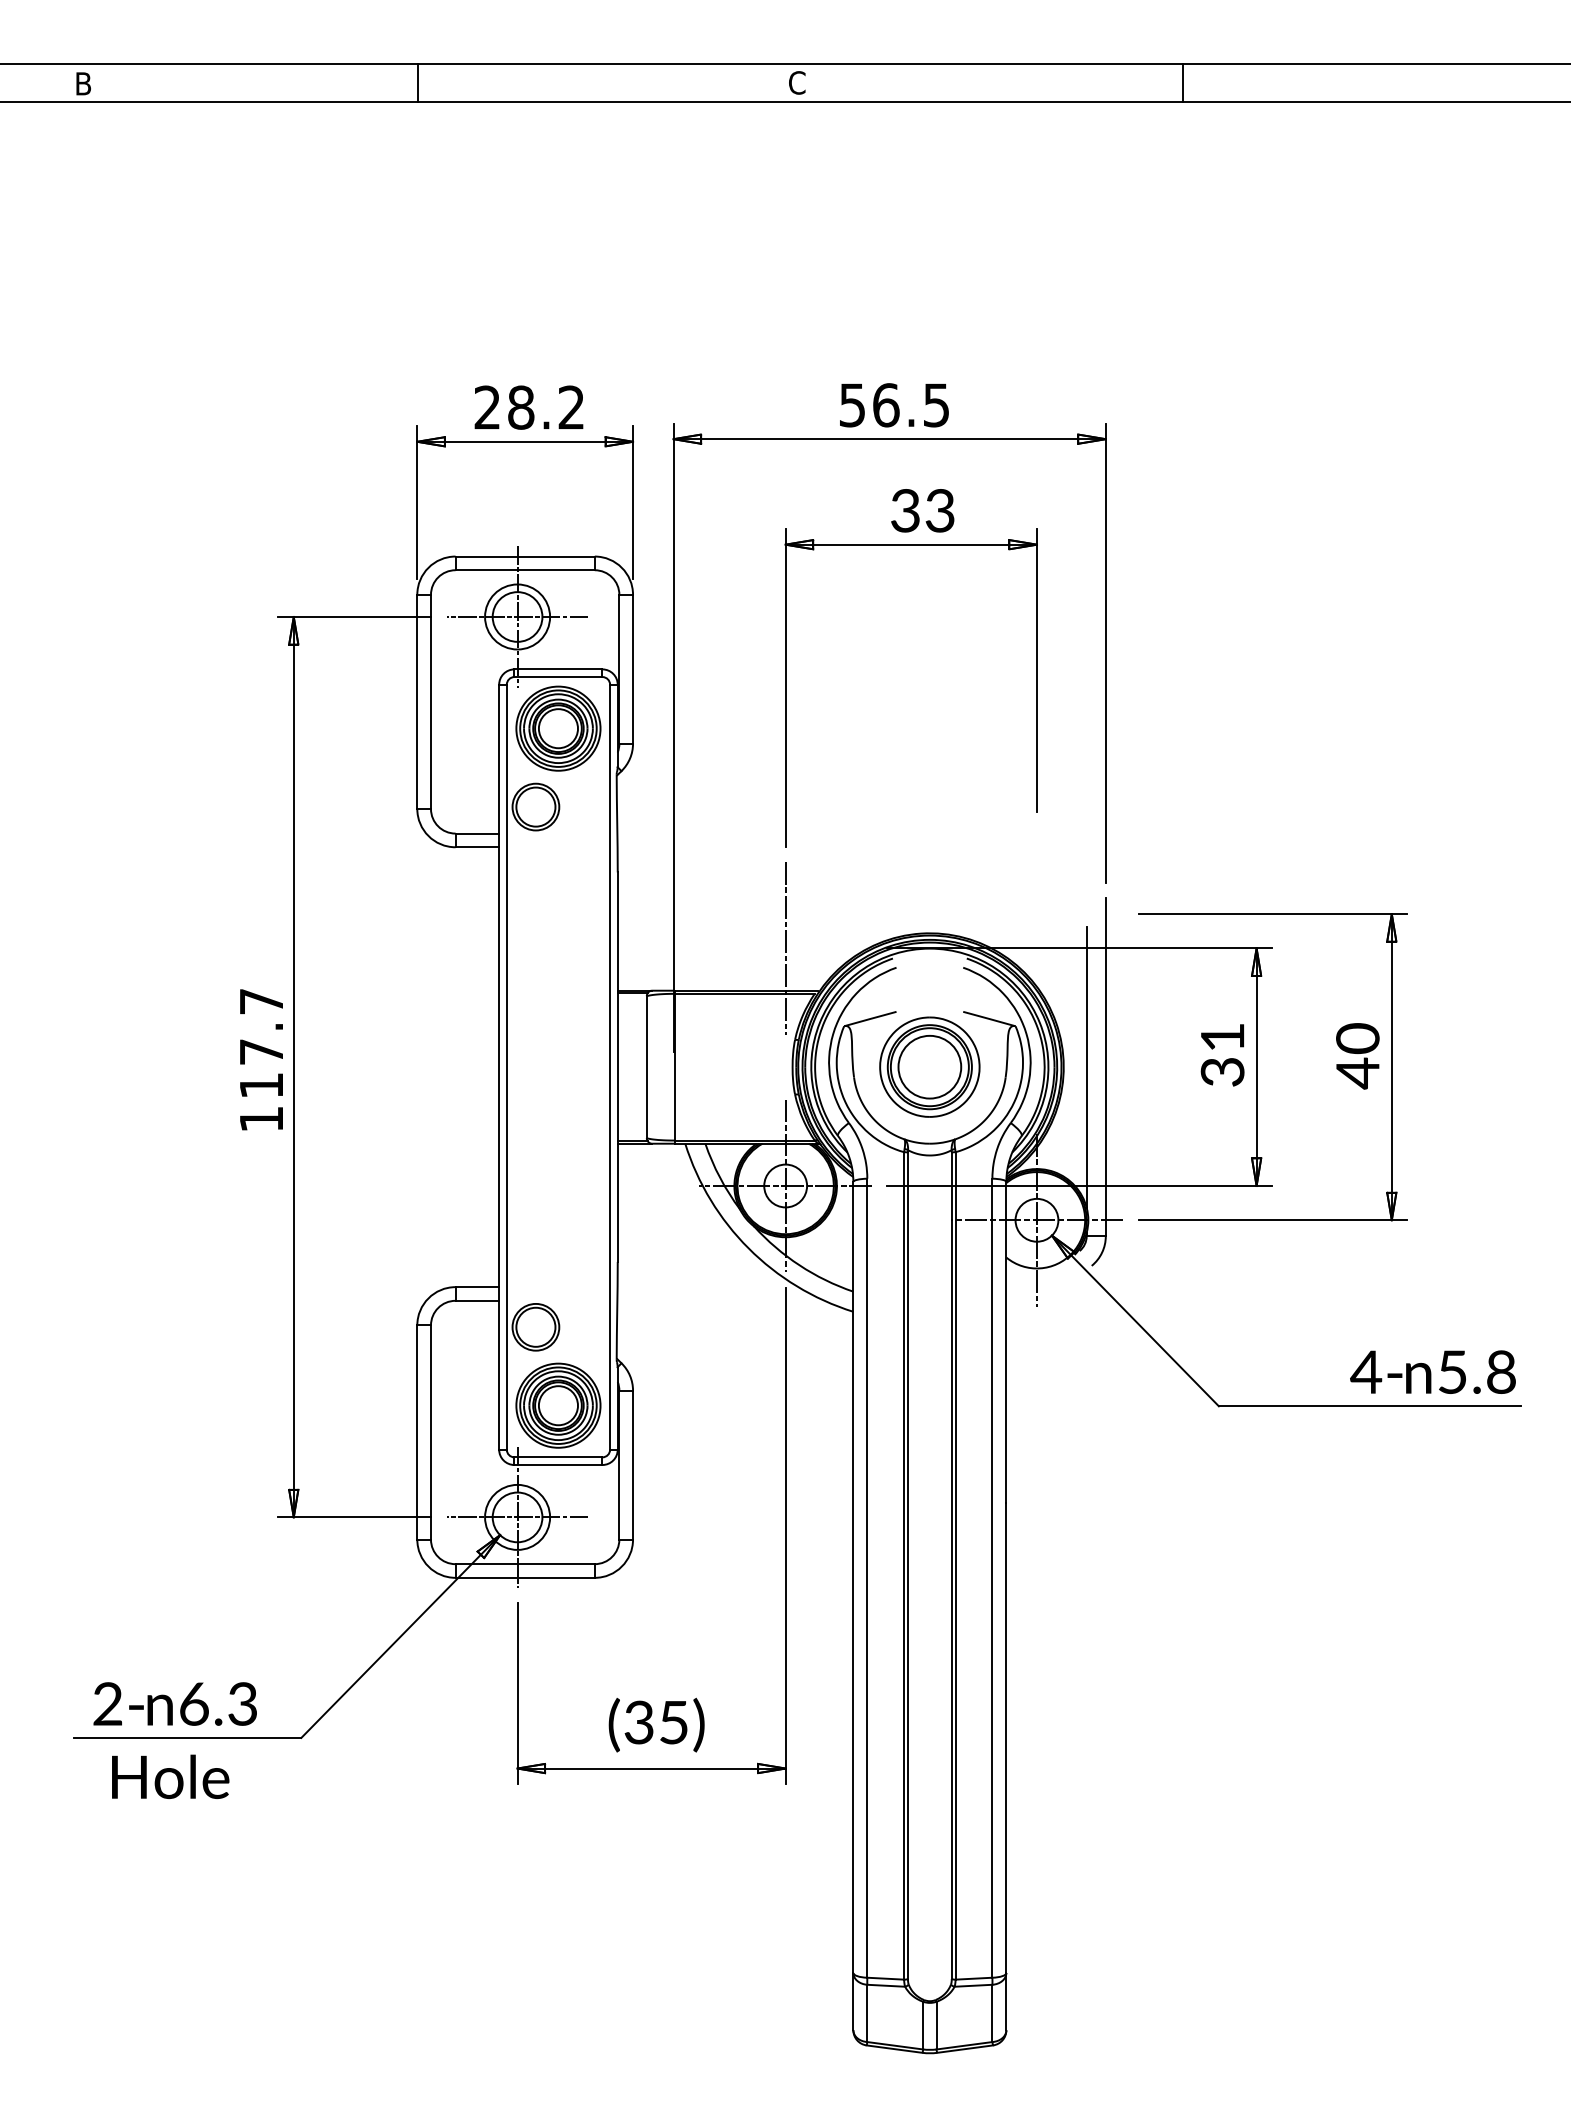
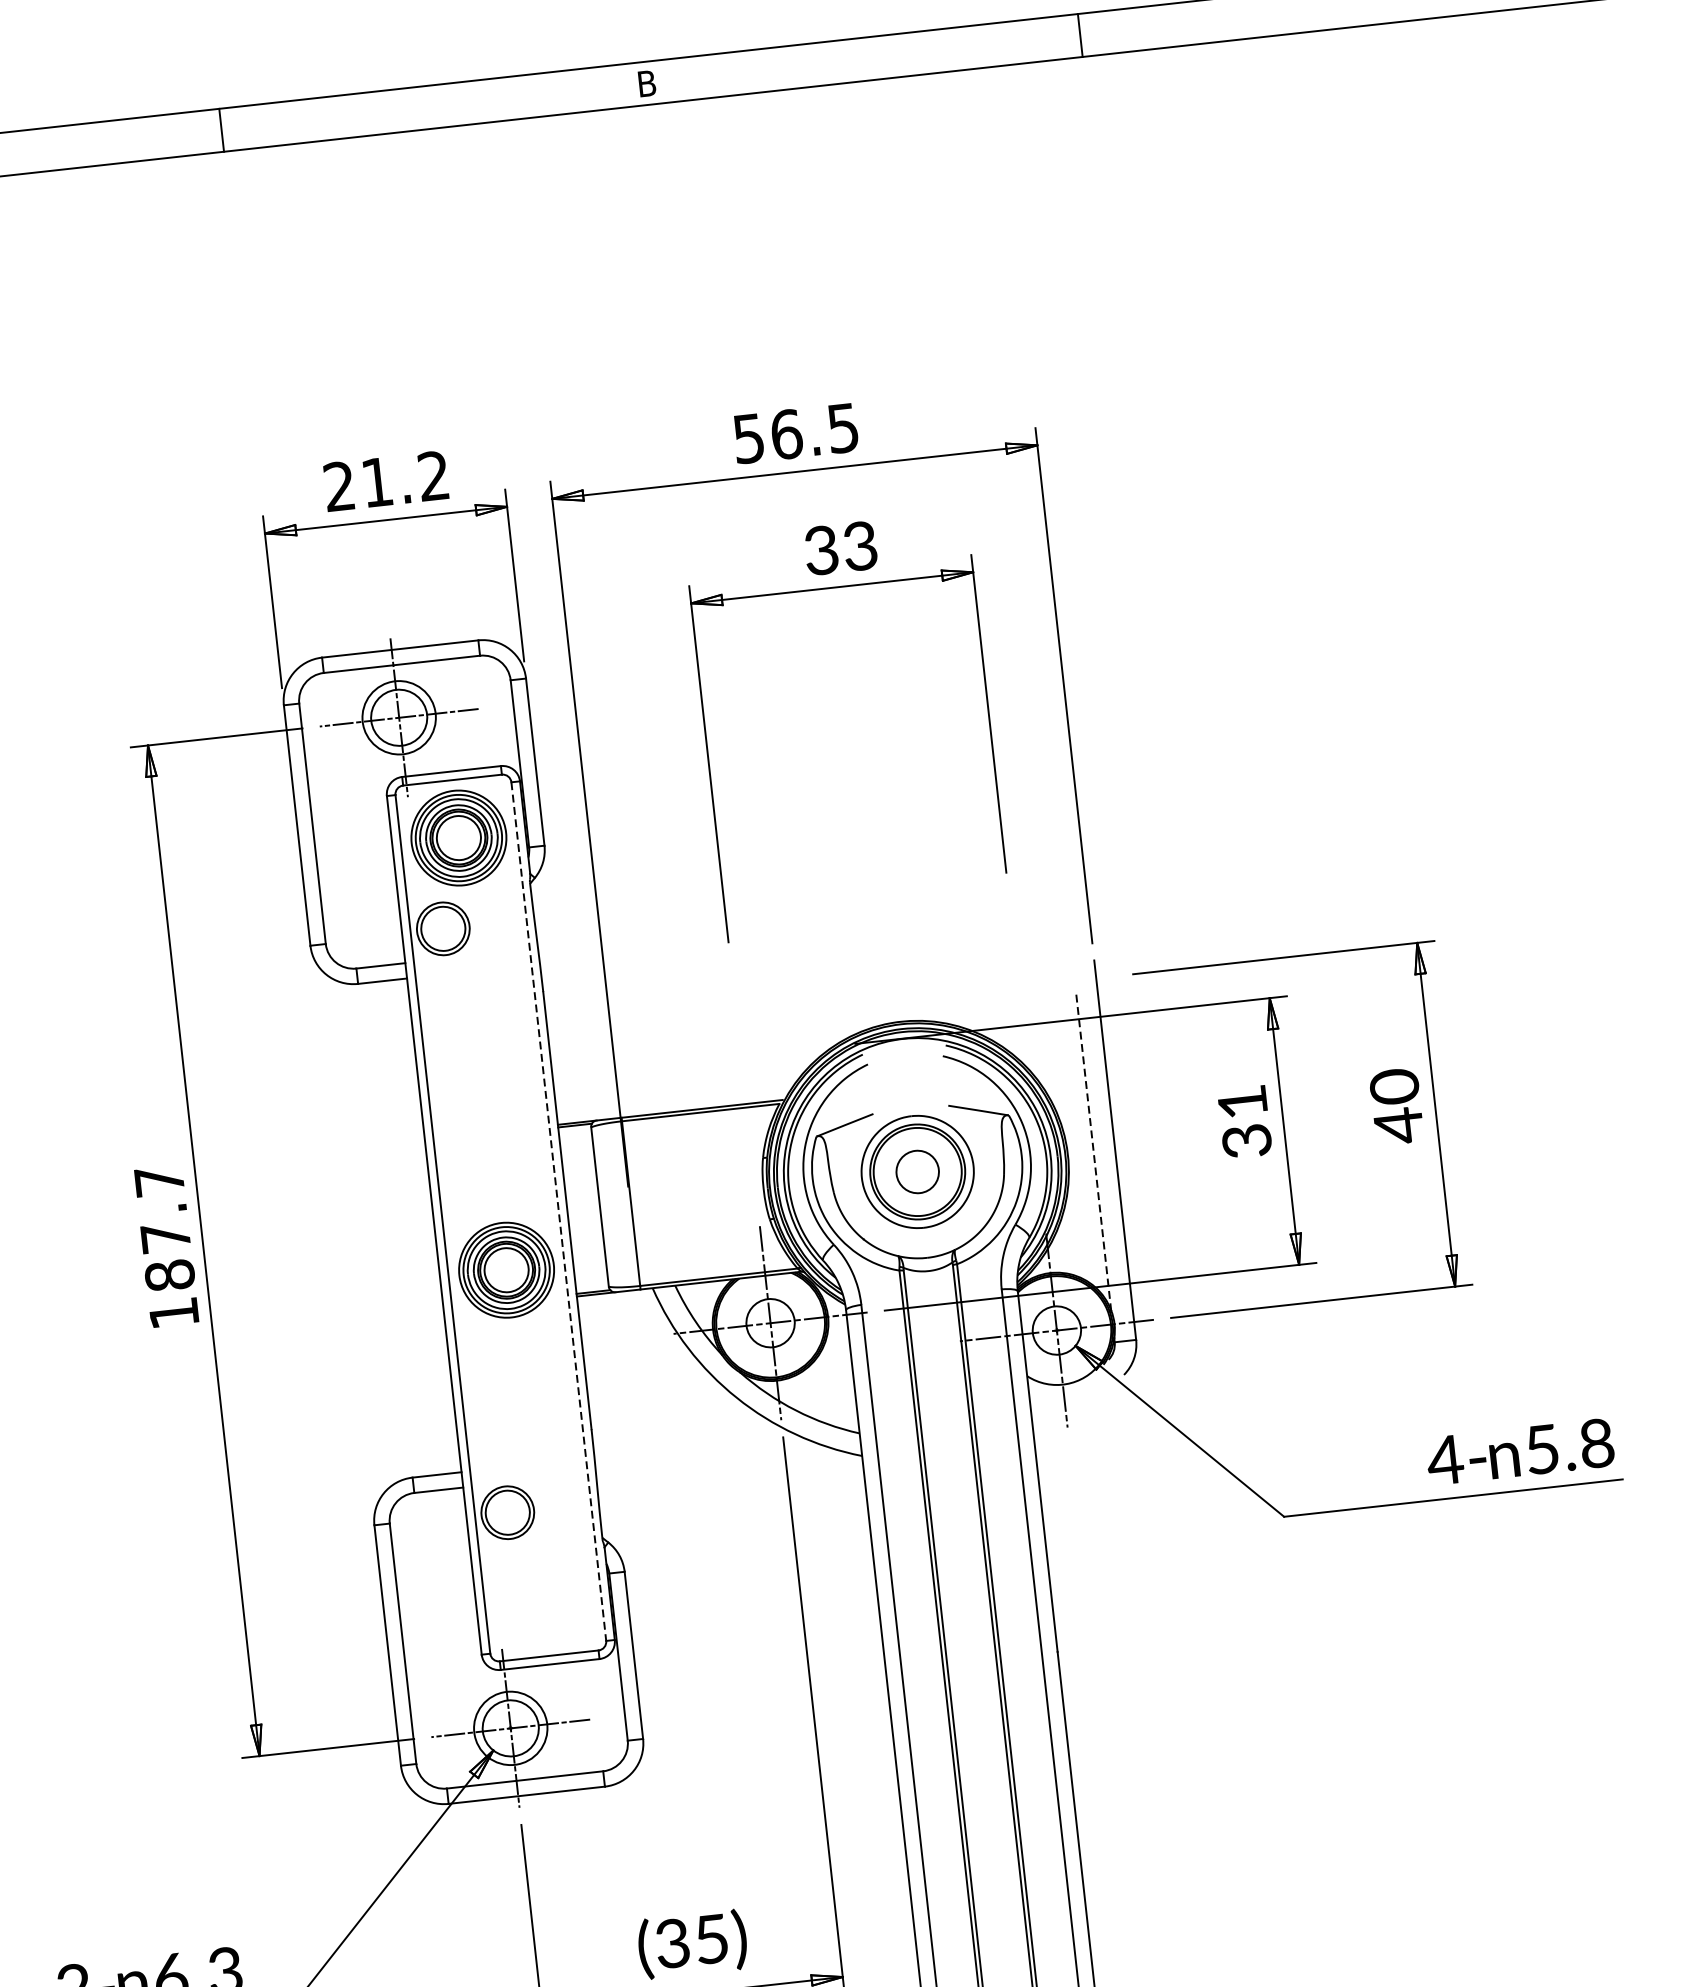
text: (797, 82) -> (647, 83), C -> B
text: (521, 407) -> (377, 482), 28.2 -> 21.2
line: (785, 947) -> (740, 1055), removed
circle: (929, 1066) -> (917, 1171), size x0.6
line: (610, 1067) -> (559, 1211), solid -> dashed
line: (1086, 1067) -> (1093, 1152), solid -> dashed
text: (261, 1085) -> (169, 1275), 117.7 -> 187.7
part: (558, 1405) -> (506, 1269), moved

